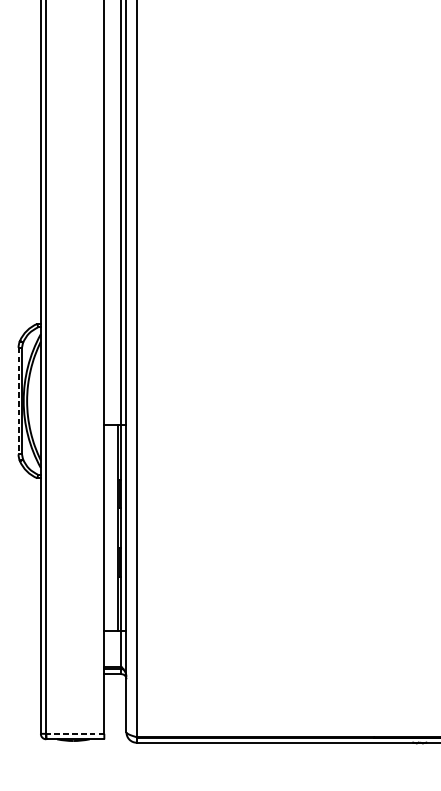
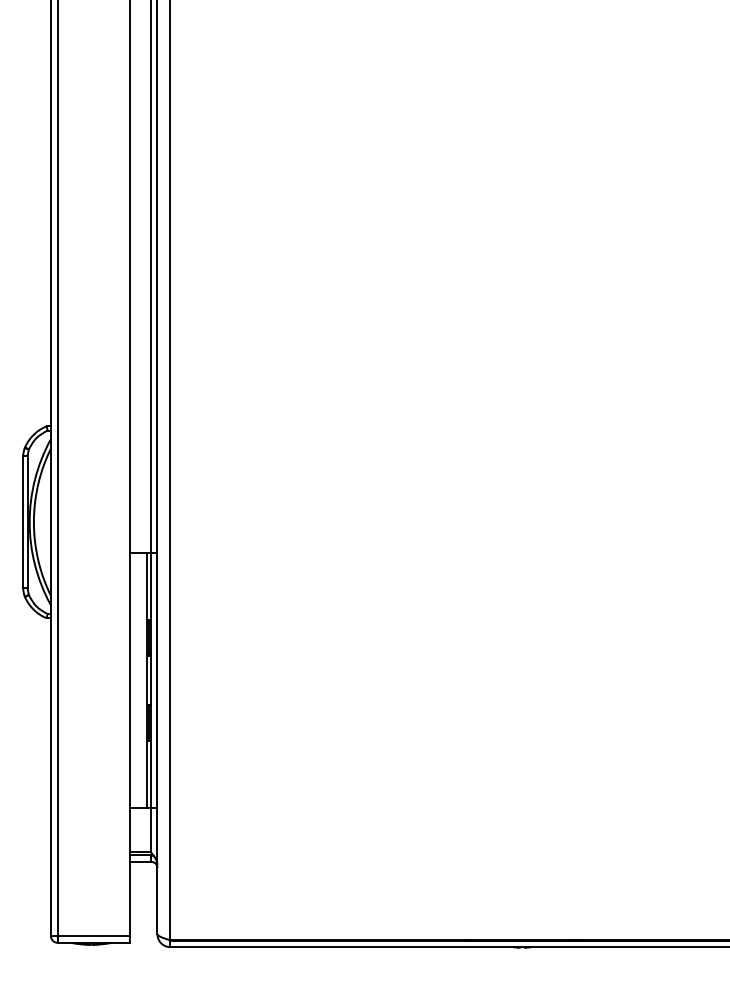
line: (18, 401) -> (23, 522), dashed -> solid
line: (75, 734) -> (93, 936), dashed -> solid

